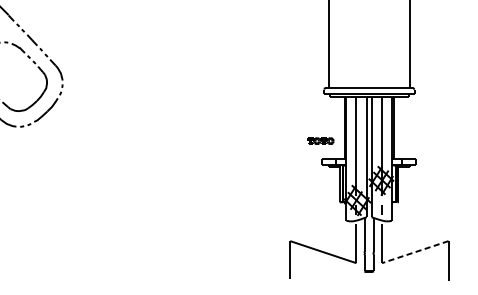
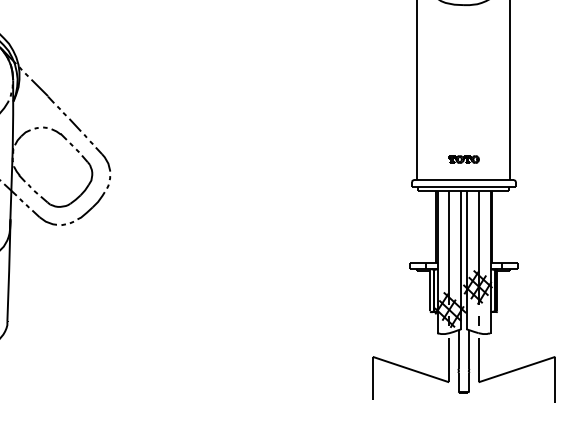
part: (320, 141) -> (463, 159), moved
line: (414, 252) -> (516, 369), dashed -> solid

